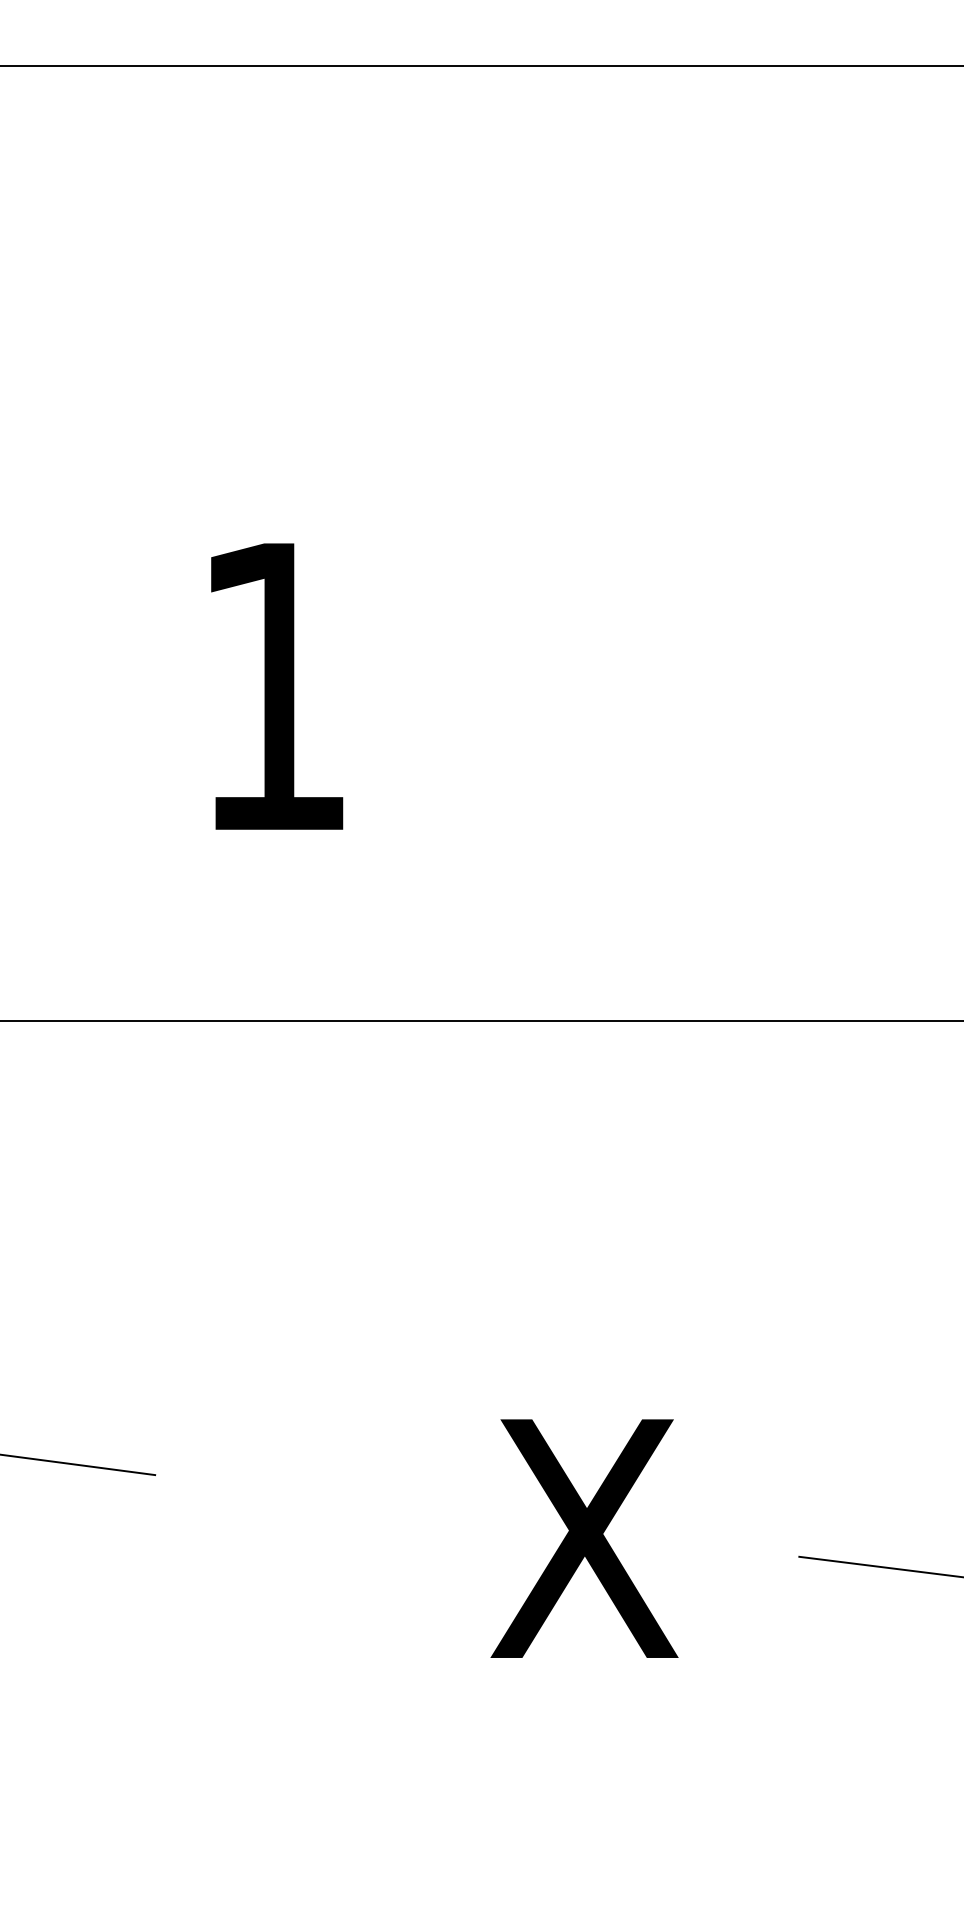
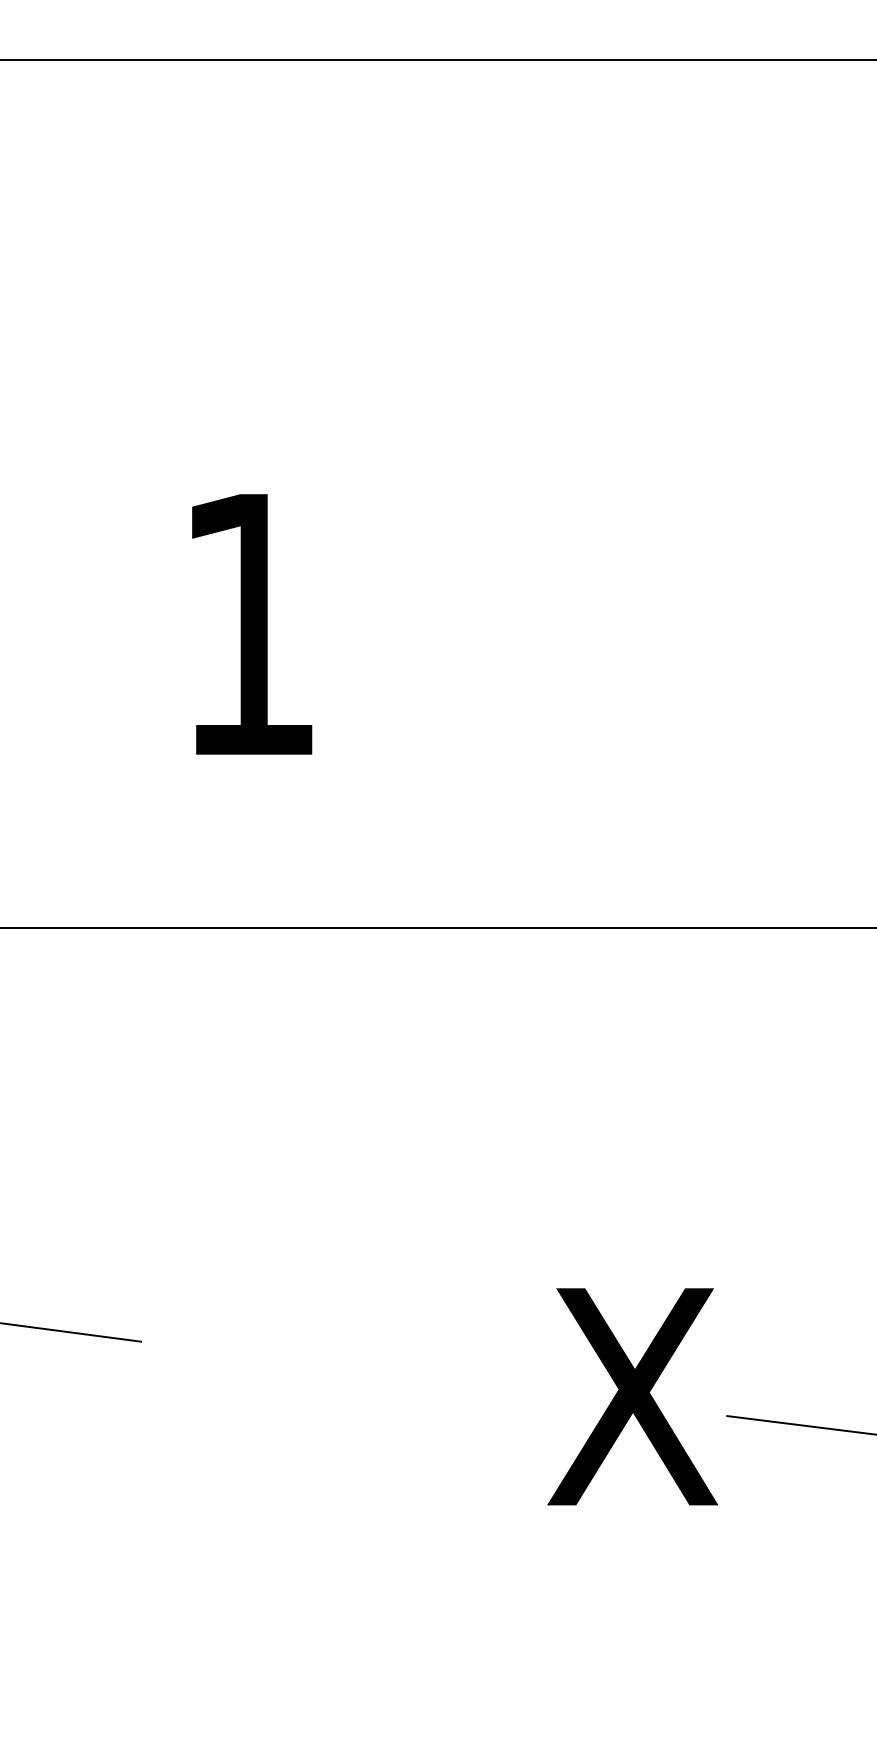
text: (584, 1538) -> (632, 1396), moved

